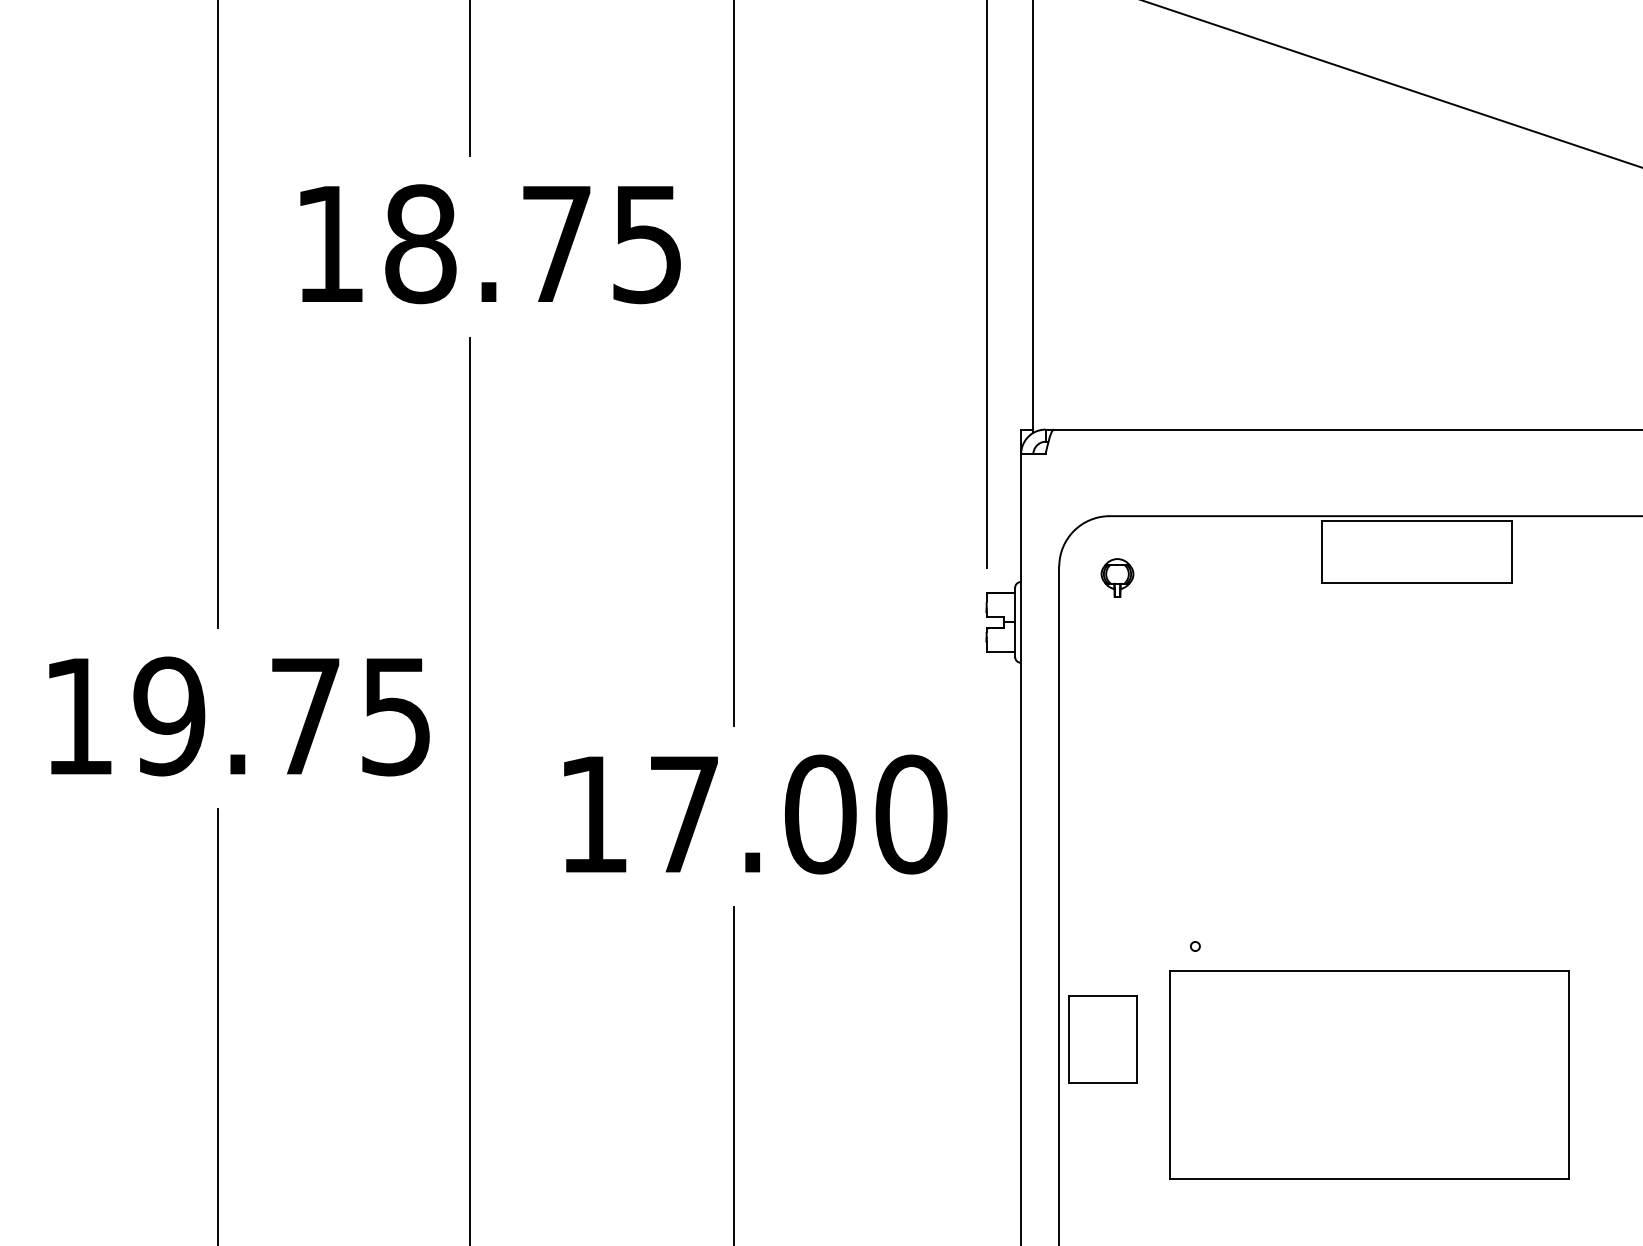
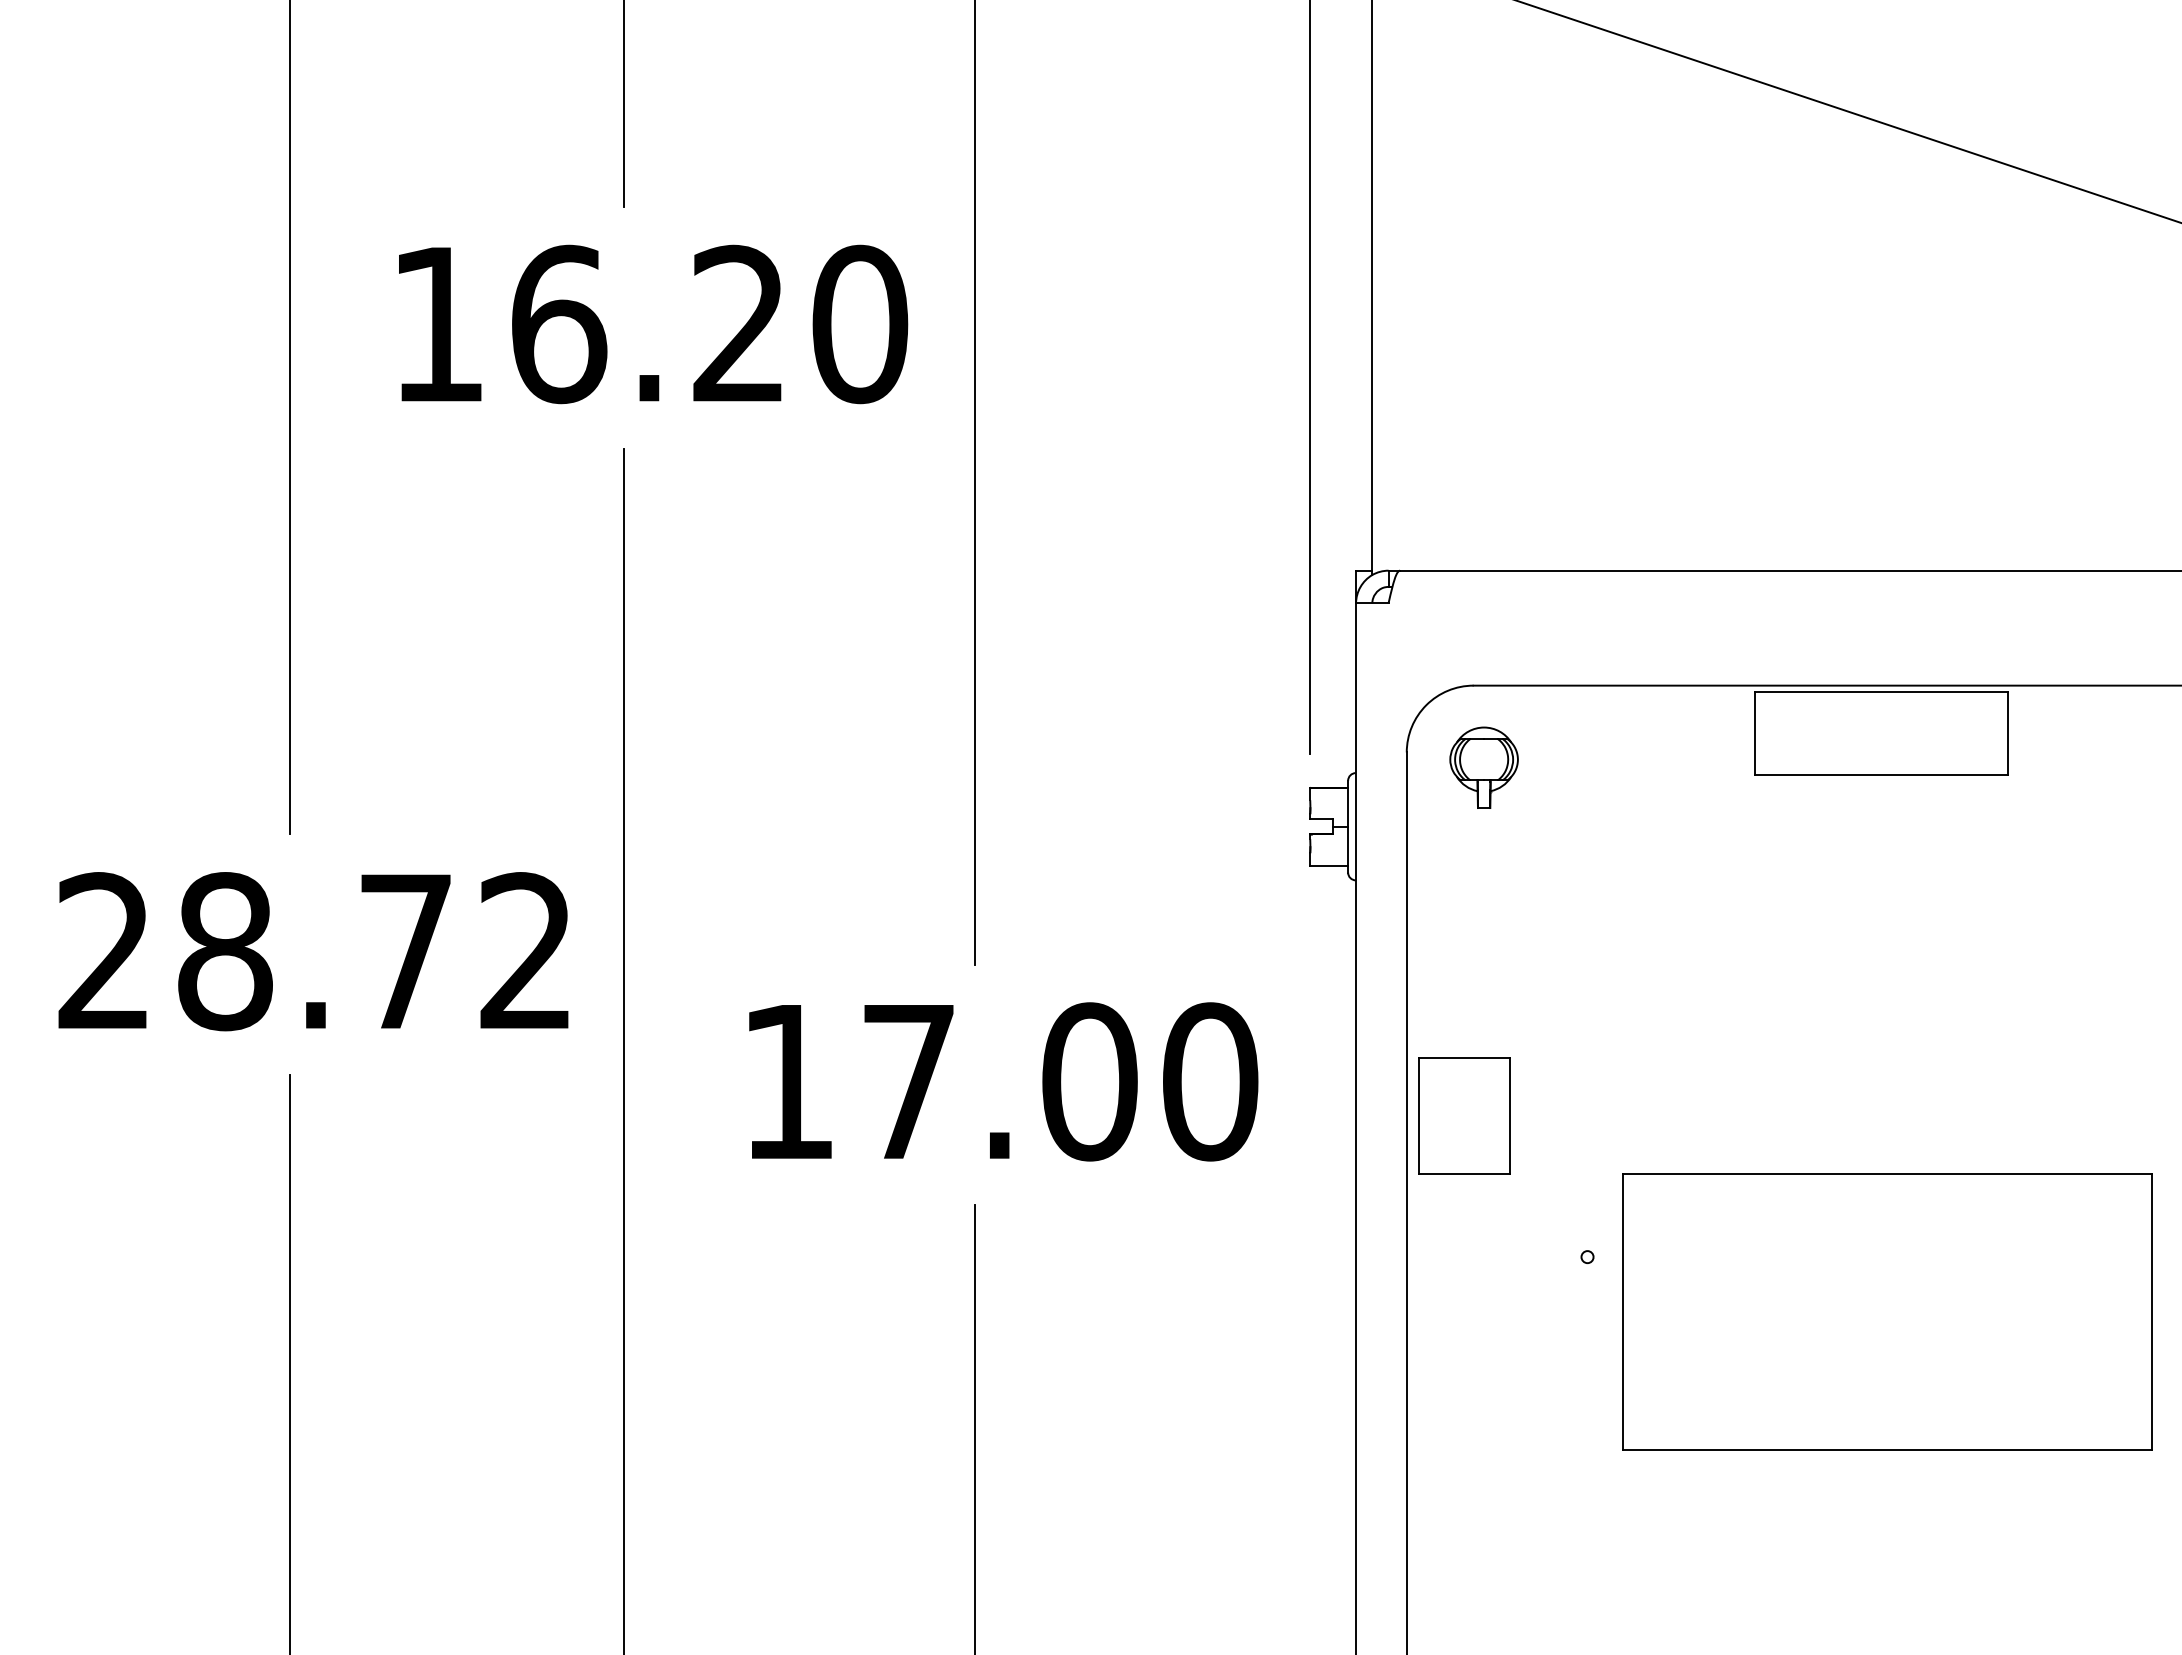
text: (534, 244) -> (709, 324), 18.75 -> 16.20
part: (1117, 577) -> (1484, 767), size x1.6
text: (236, 716) -> (314, 951), 19.75 -> 28.72
part: (1102, 1039) -> (1464, 1116), moved
part: (1369, 1074) -> (1887, 1311), moved

